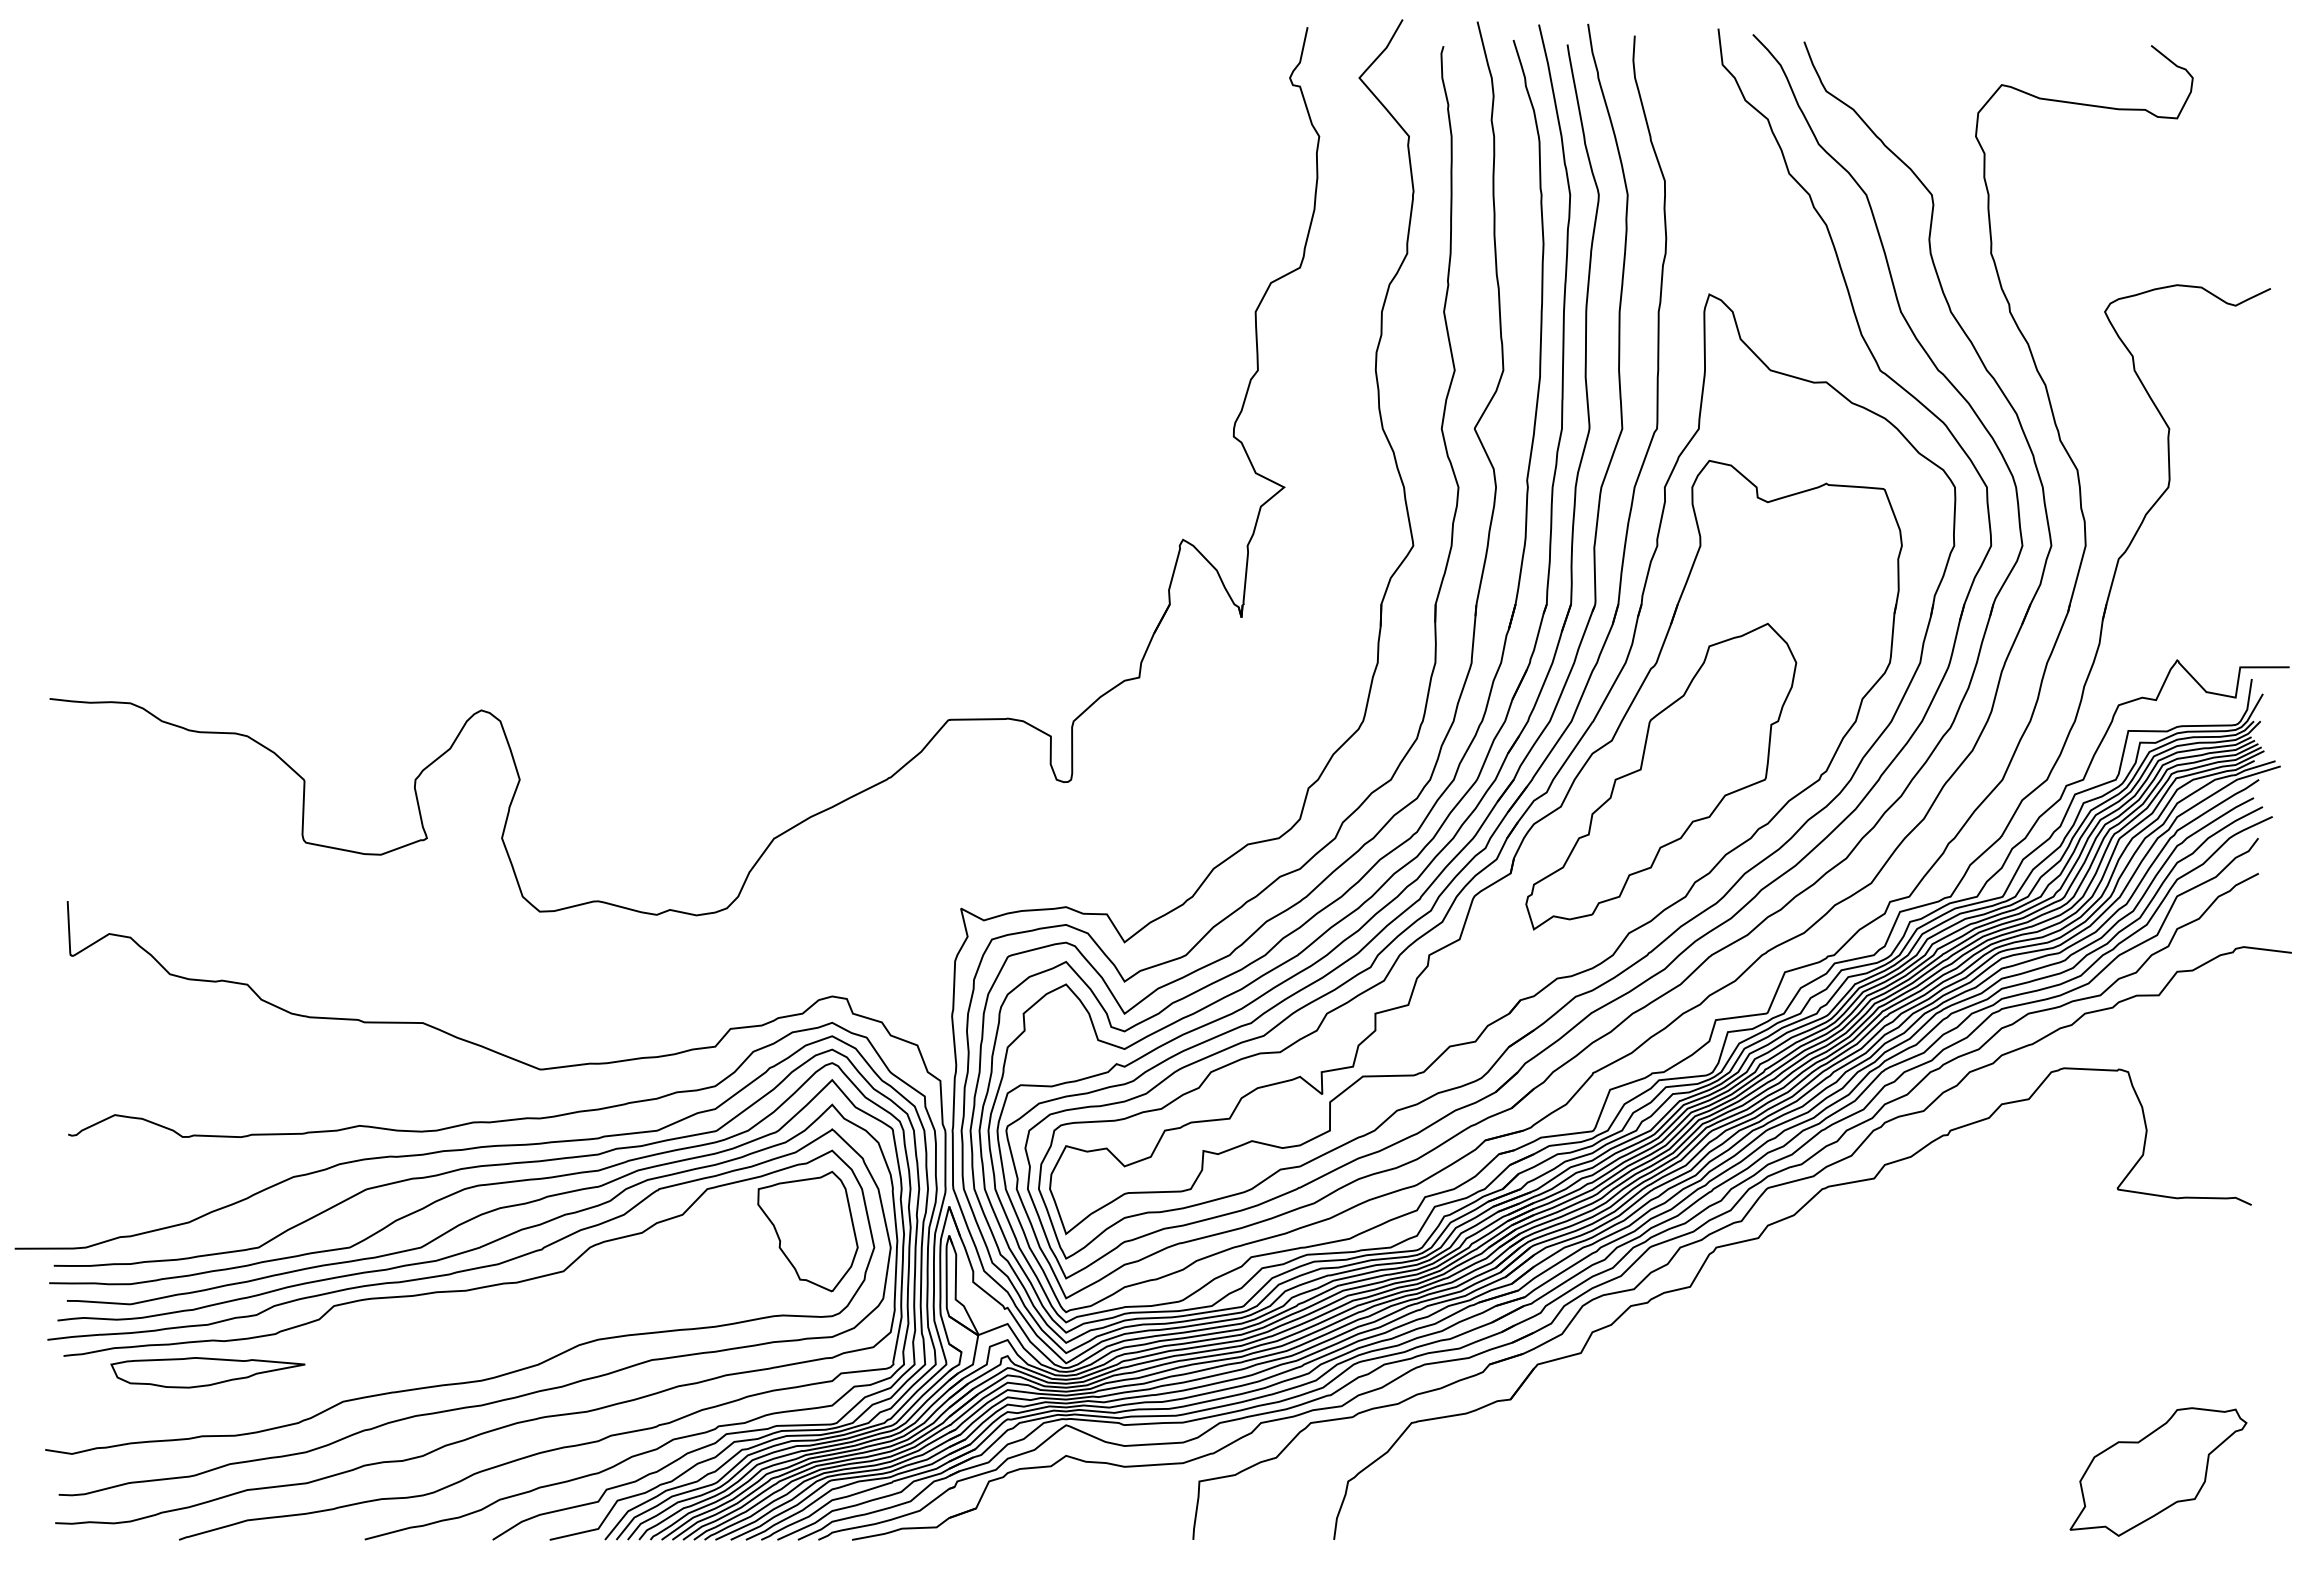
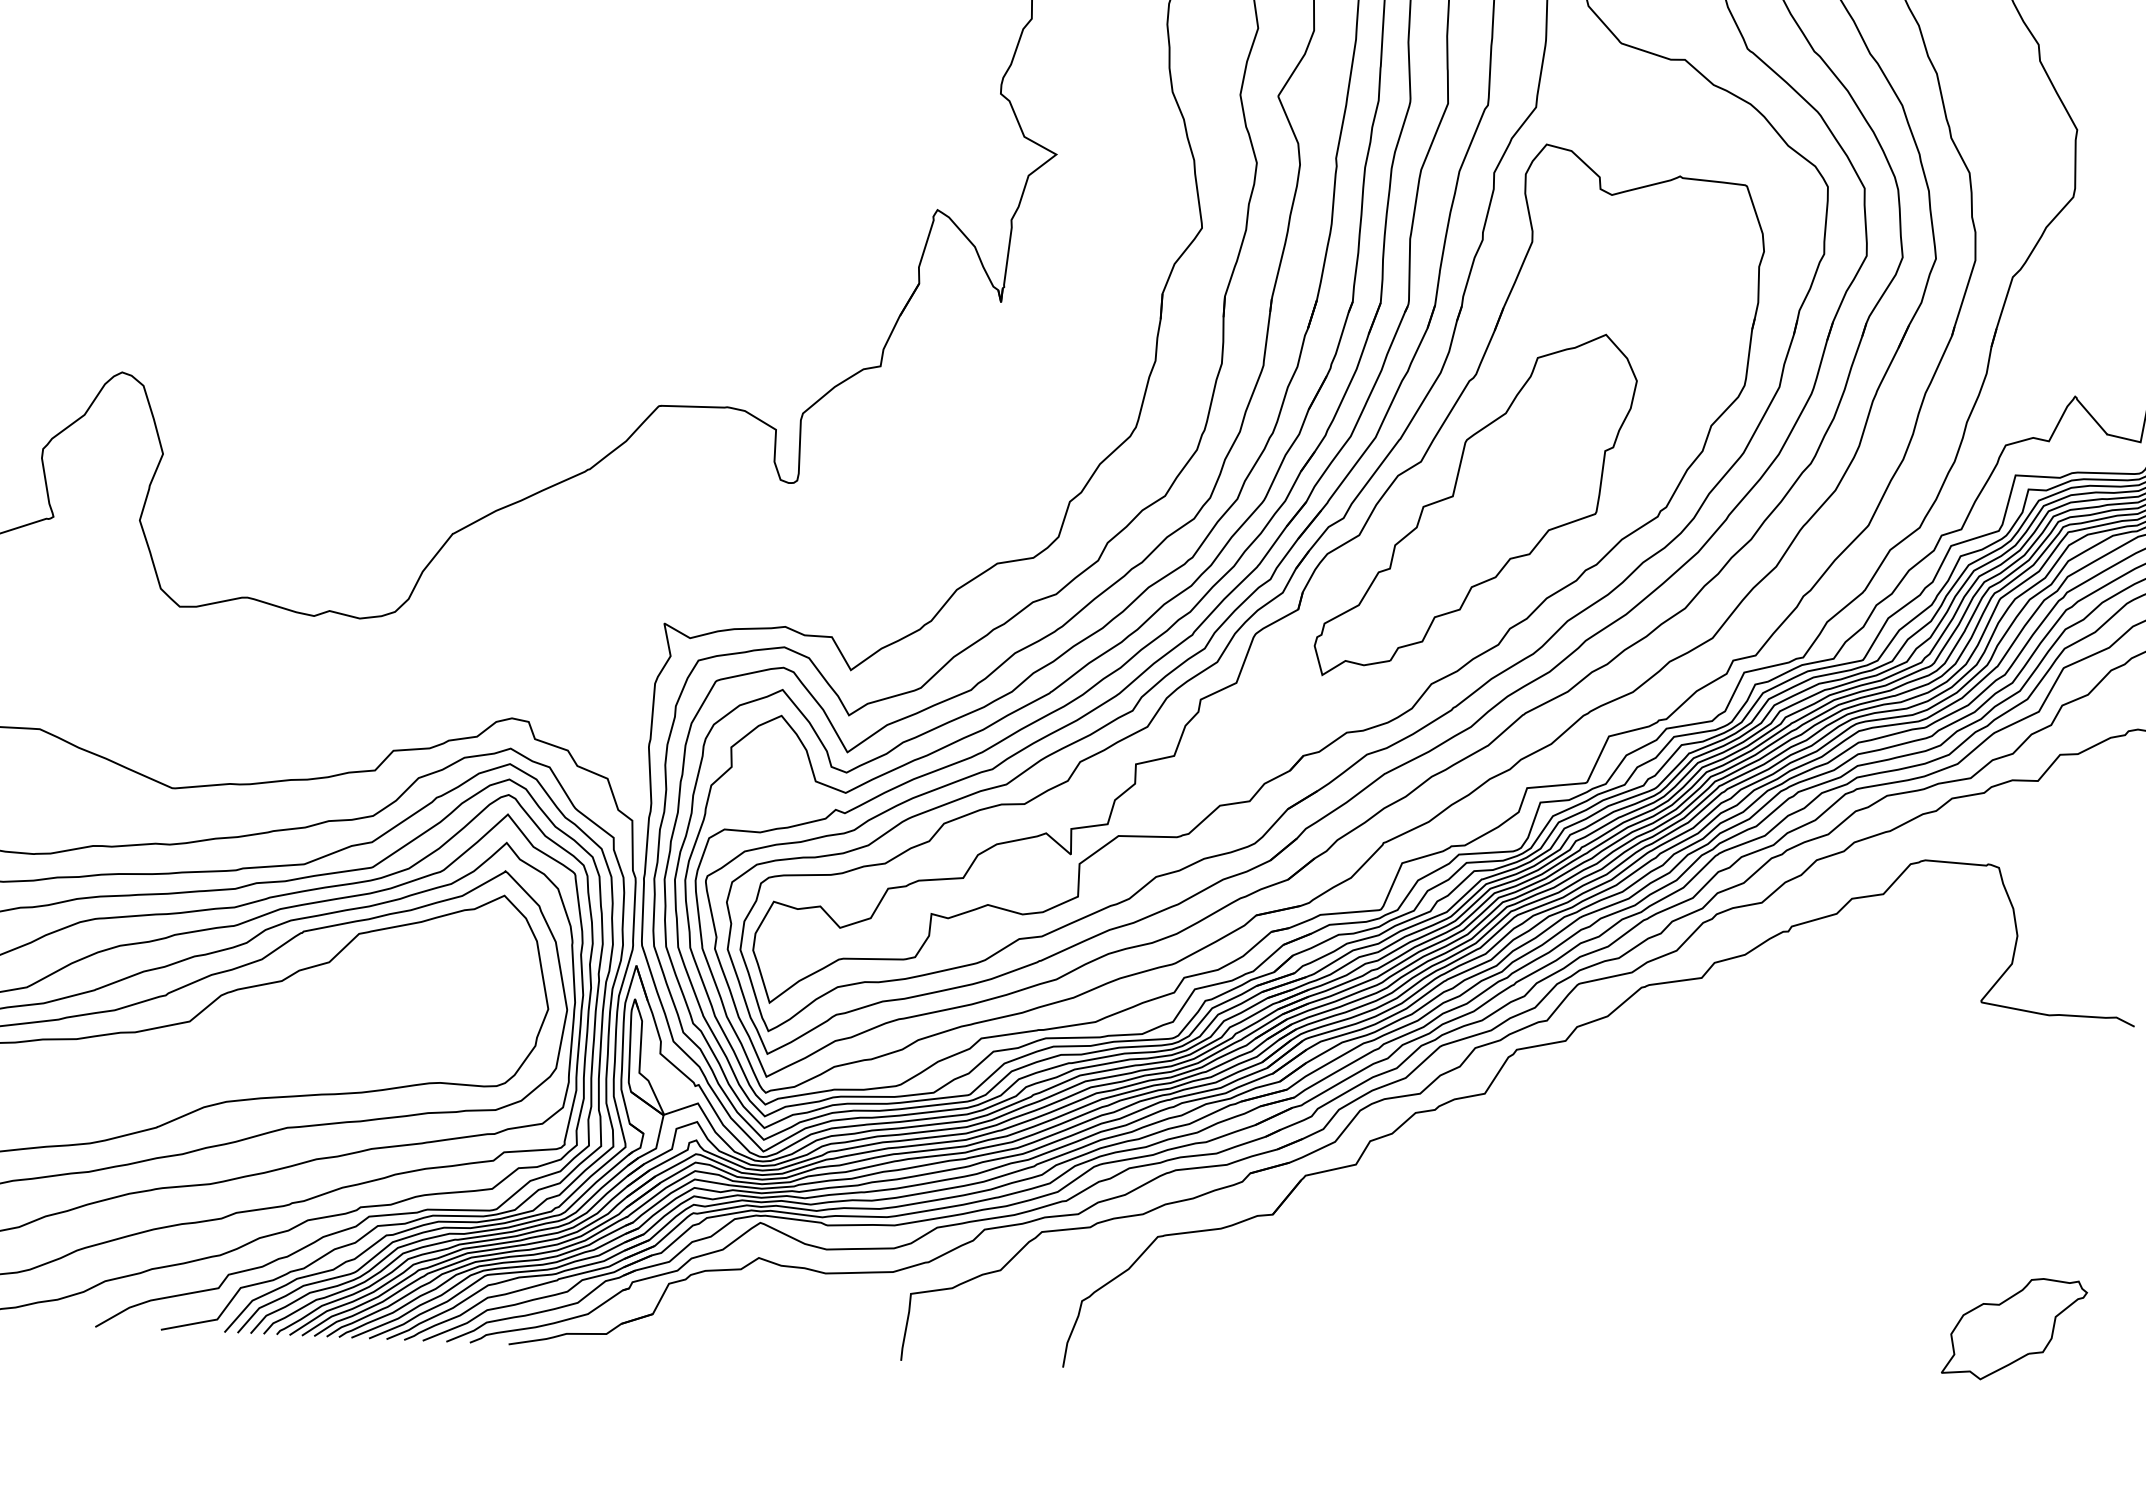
part: (807, 1231) -> (472, 987), removed
part: (2158, 1471) -> (2014, 1328), size x0.7

